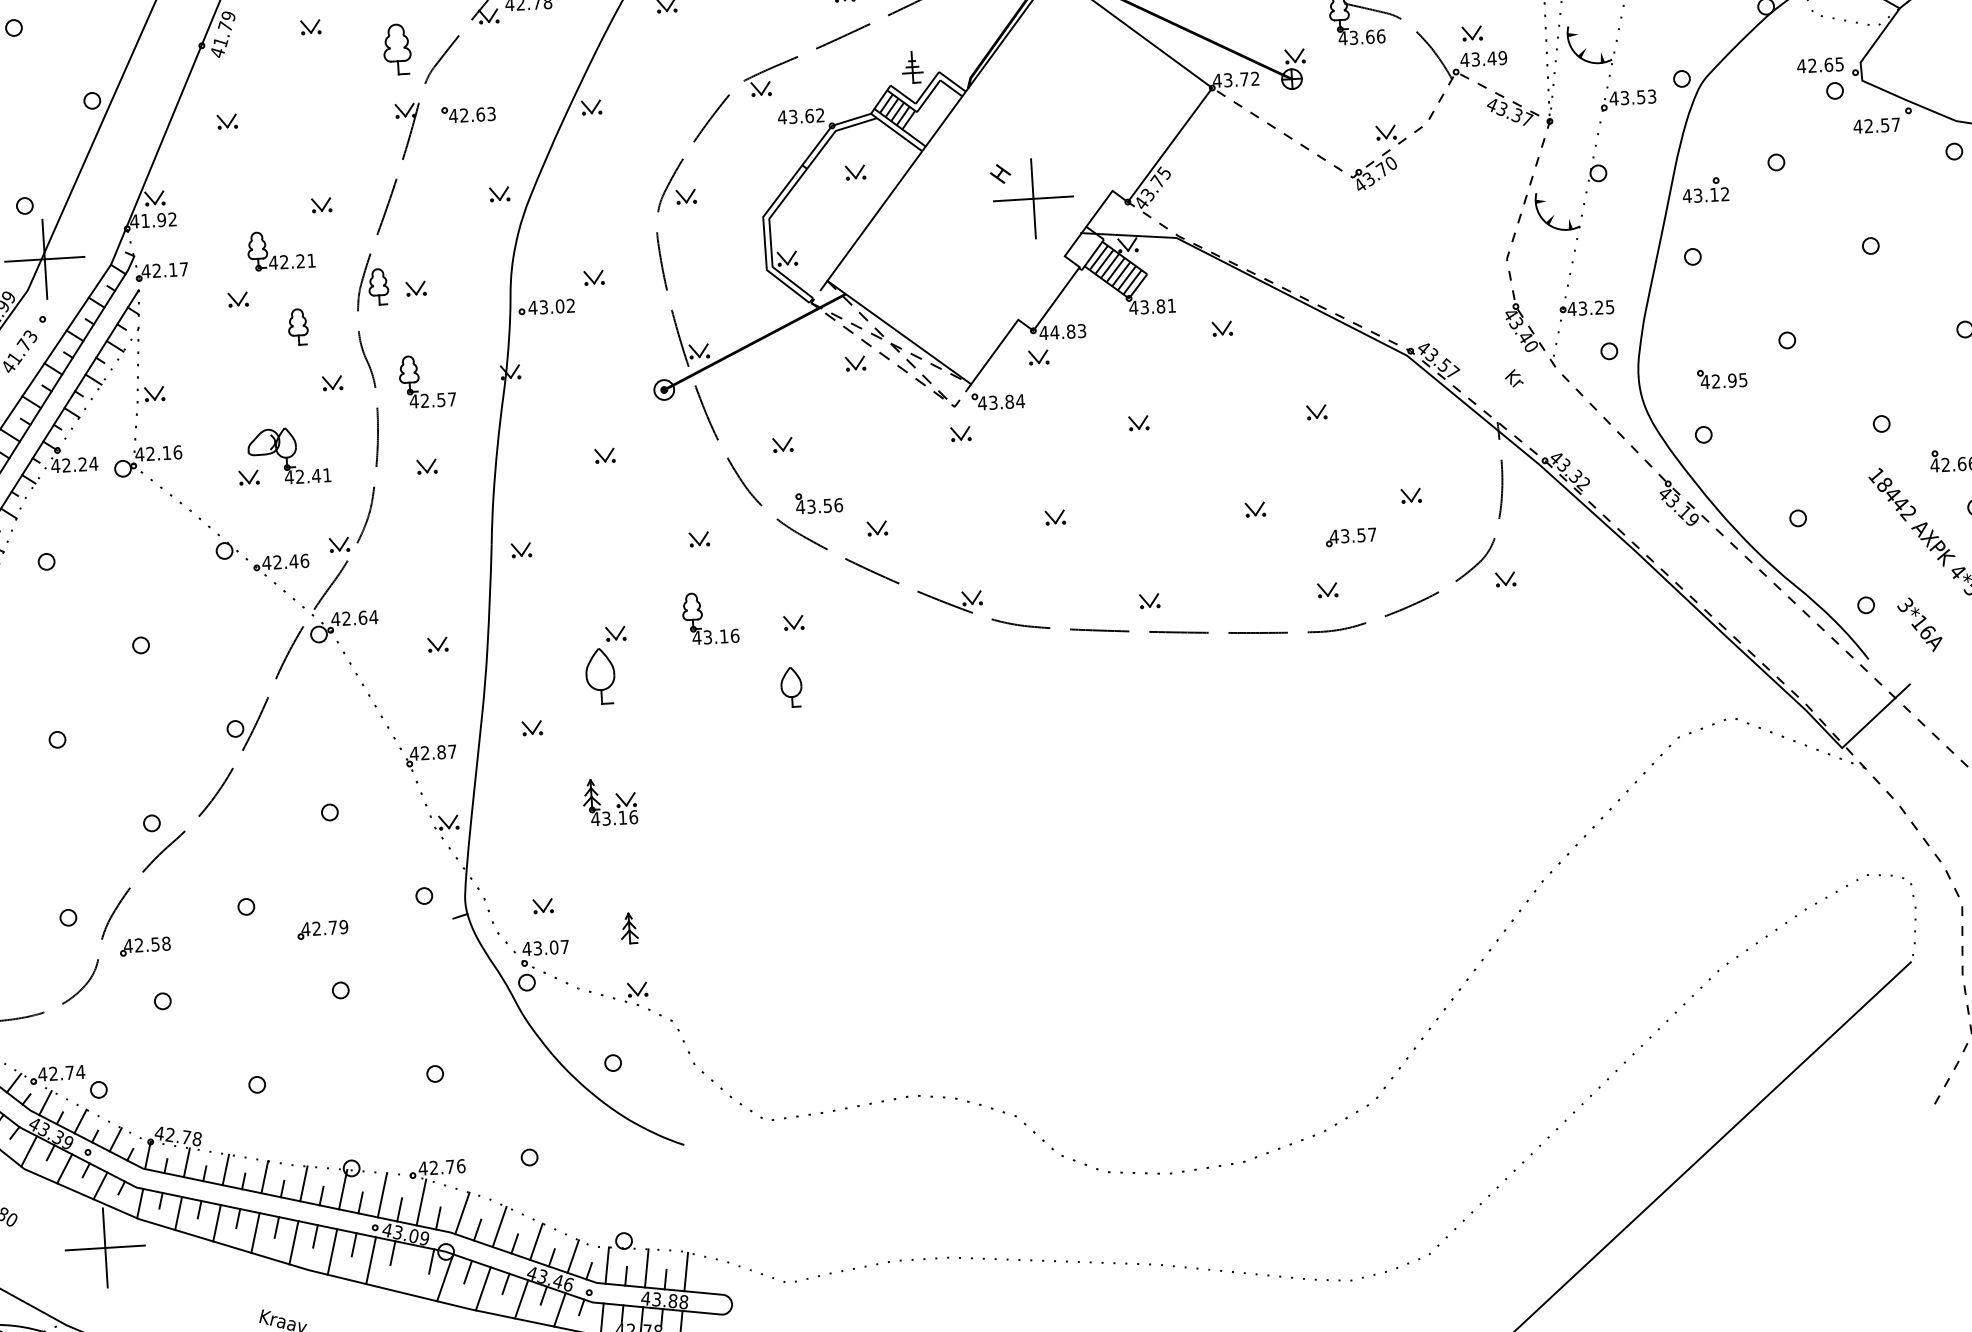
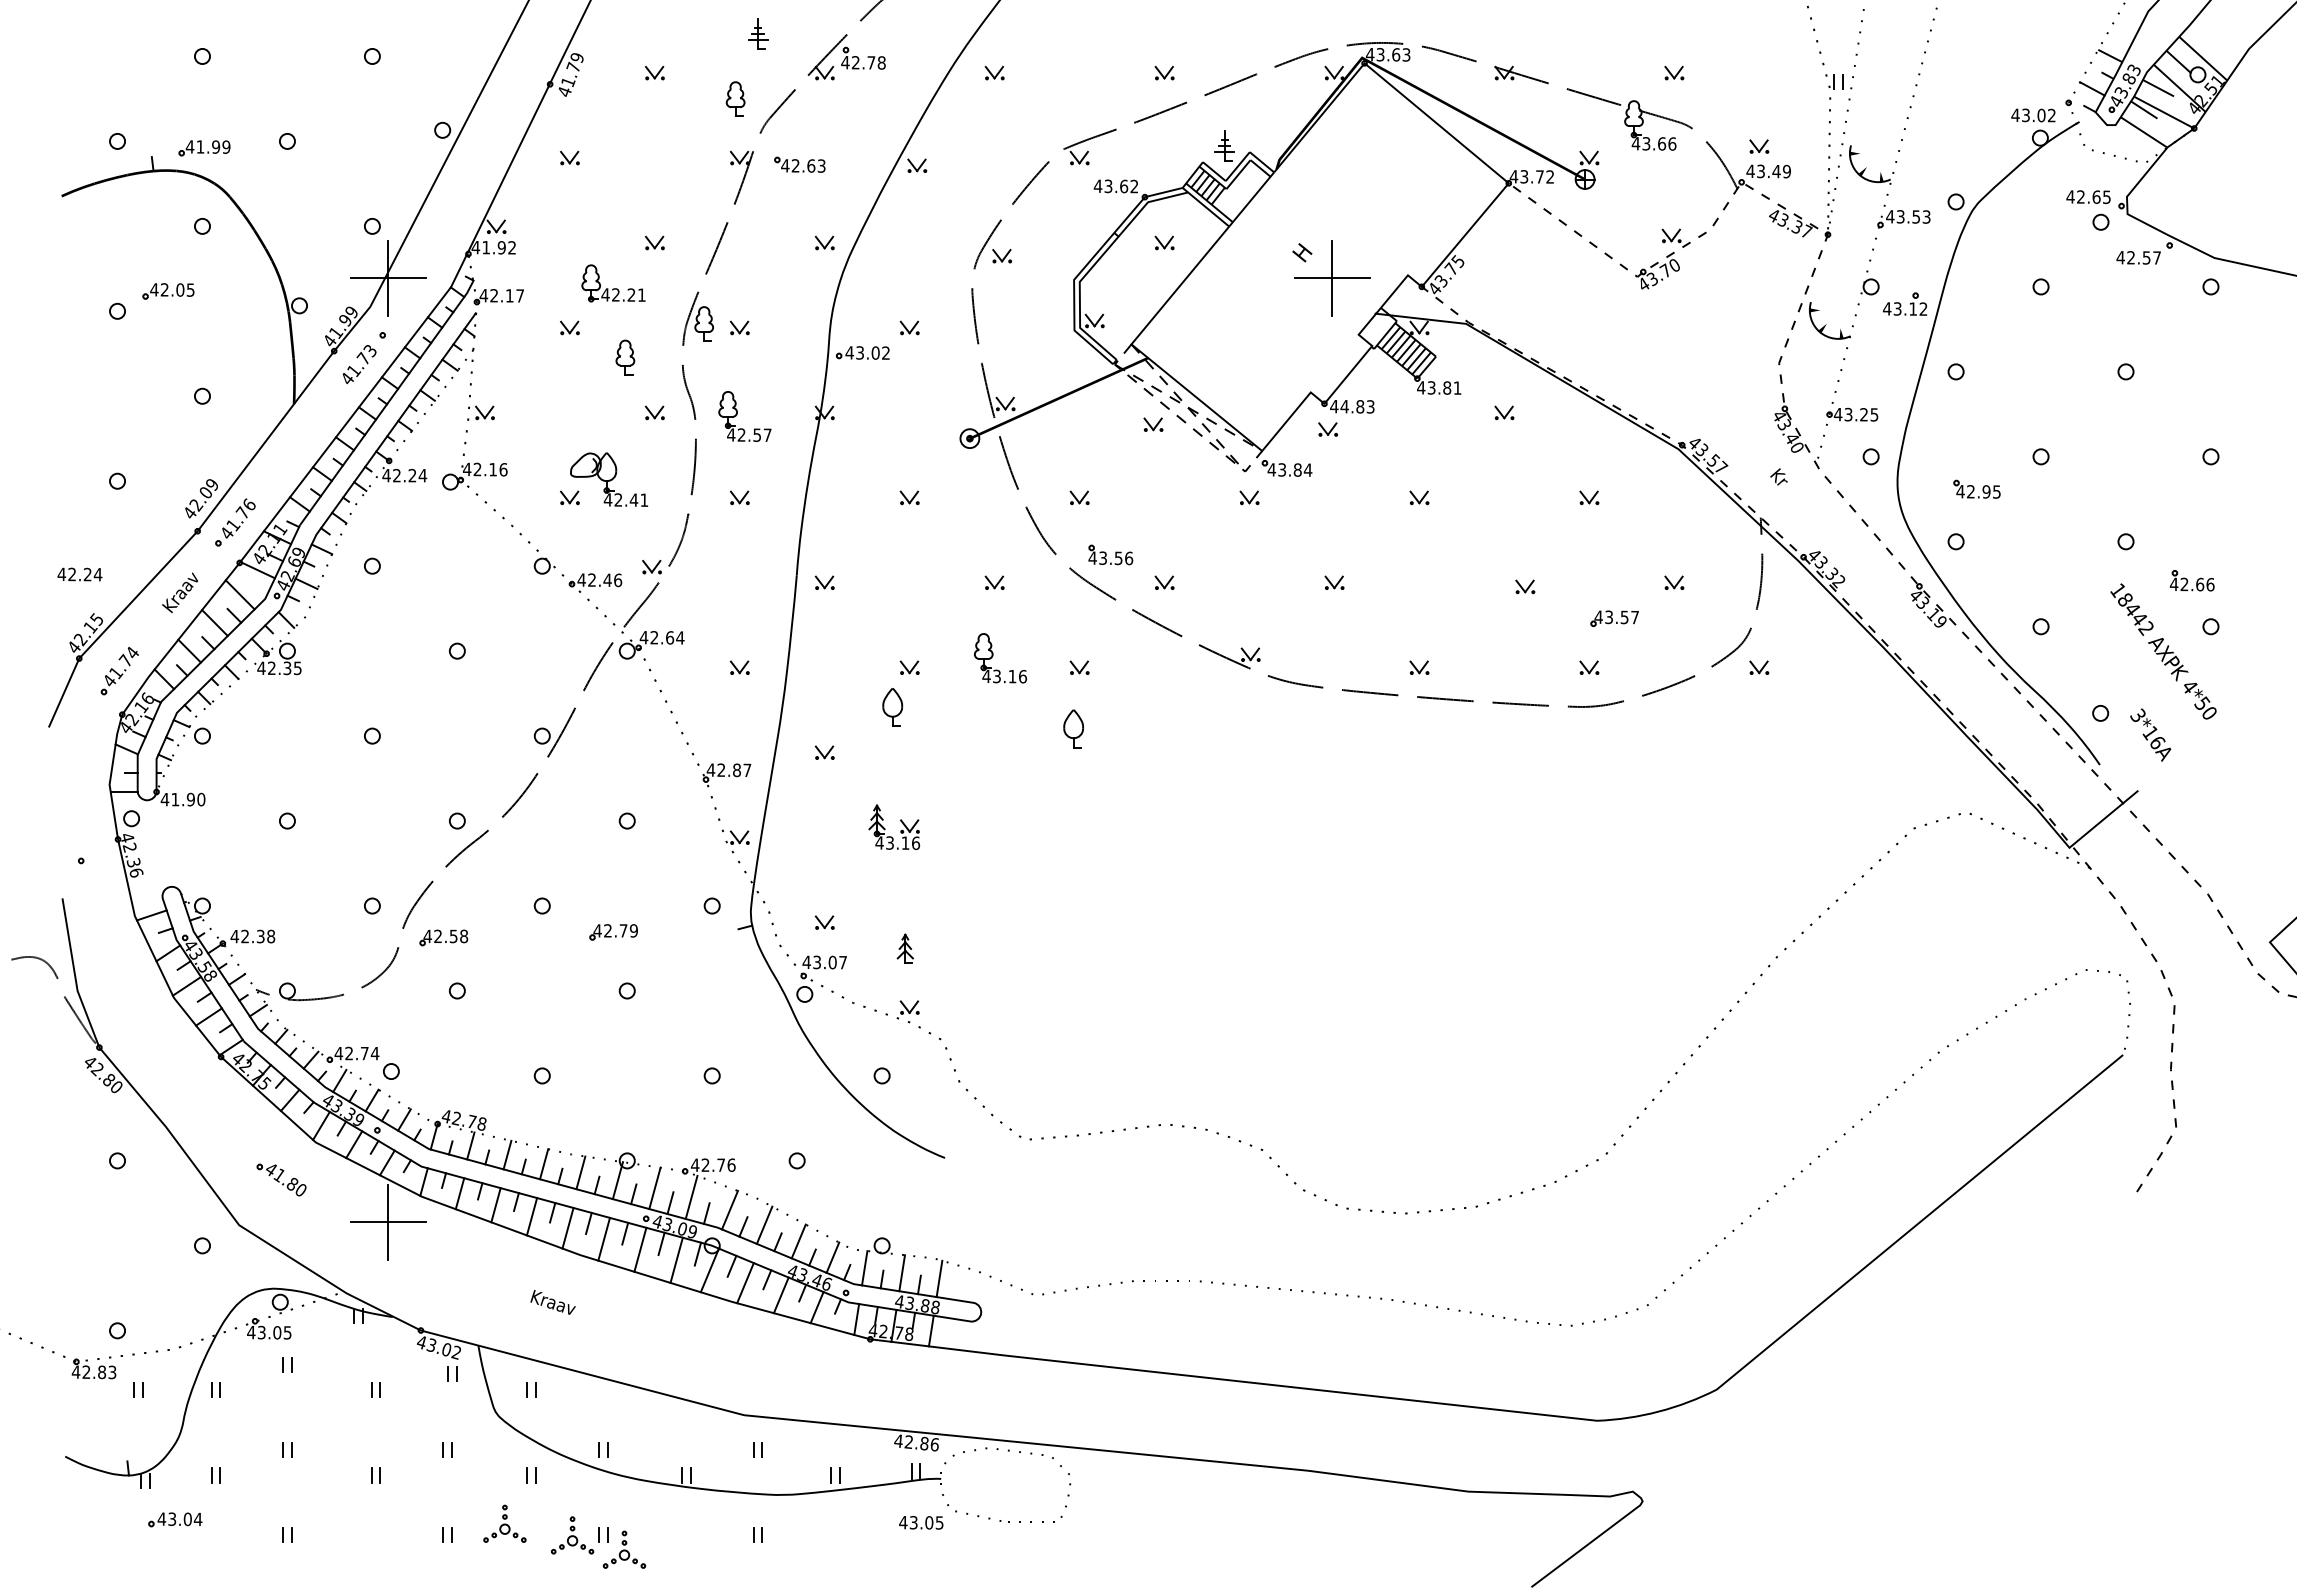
part: (396, 48) -> (735, 98), size x0.71
part: (1704, 189) -> (1904, 303), moved
part: (600, 676) -> (892, 707), size x0.71
line: (409, 1268) -> (676, 1259), added

